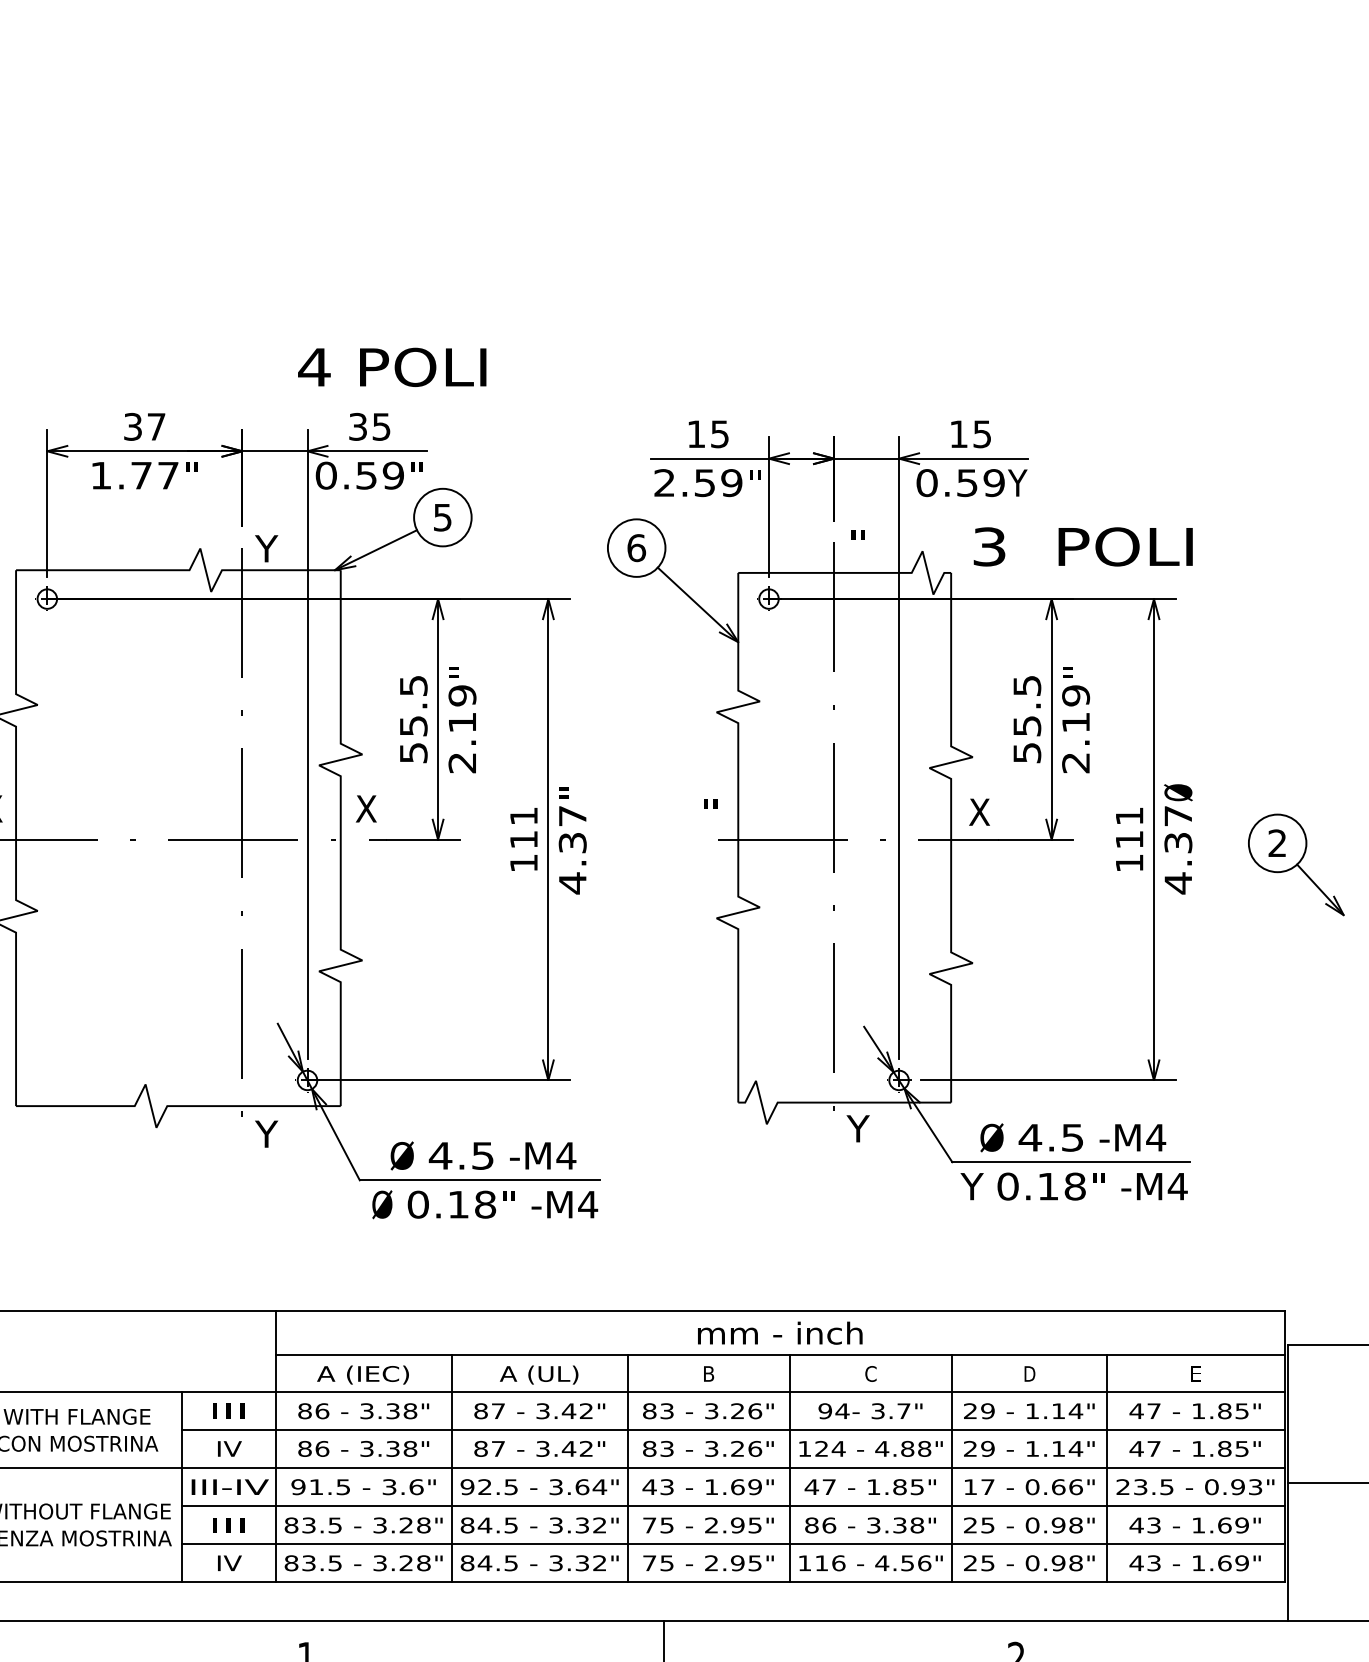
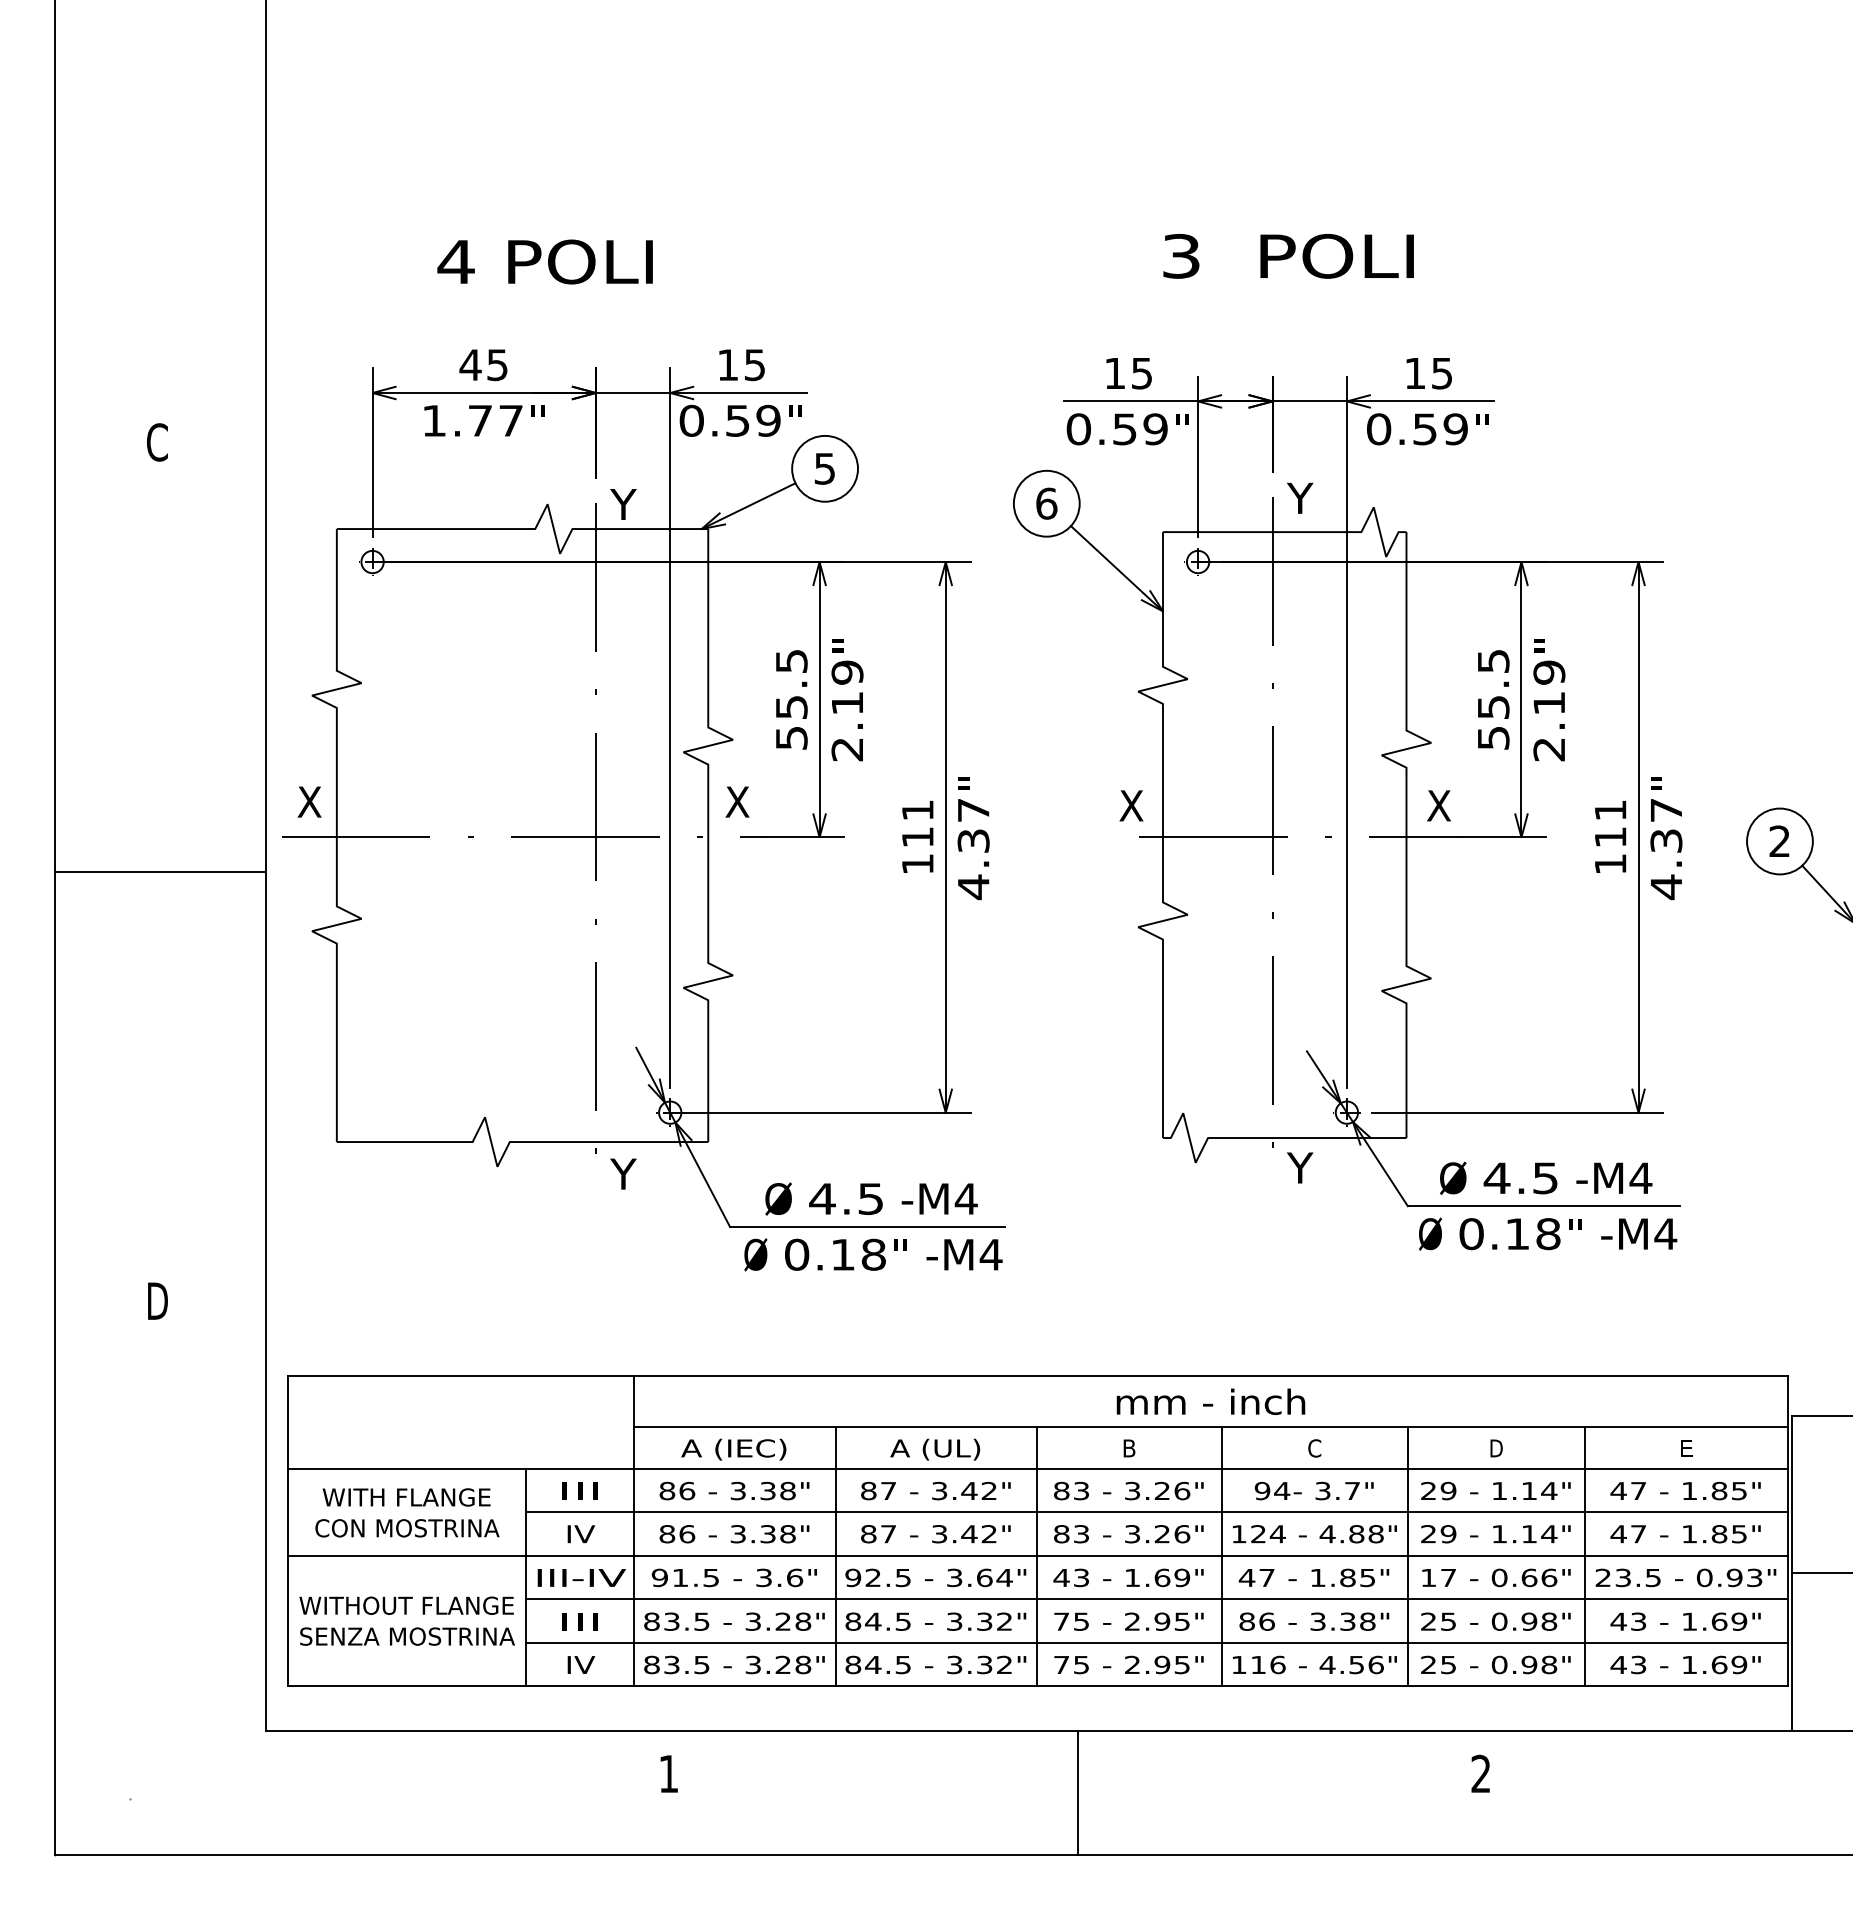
text: (391, 366) -> (544, 261), moved
text: (144, 427) -> (483, 365), 37 -> 45
text: (358, 427) -> (728, 365), 35 -> 15
text: (1017, 482) -> (1482, 428), Y -> "
text: (664, 483) -> (1078, 429), 2.59 -> 0.59
text: (858, 542) -> (1300, 497), " -> Y
text: (1083, 547) -> (1288, 256), moved
text: (1178, 792) -> (1666, 783), Ø -> "
text: (710, 811) -> (1131, 805), " -> X
text: (972, 1186) -> (1430, 1233), Y -> Ø

